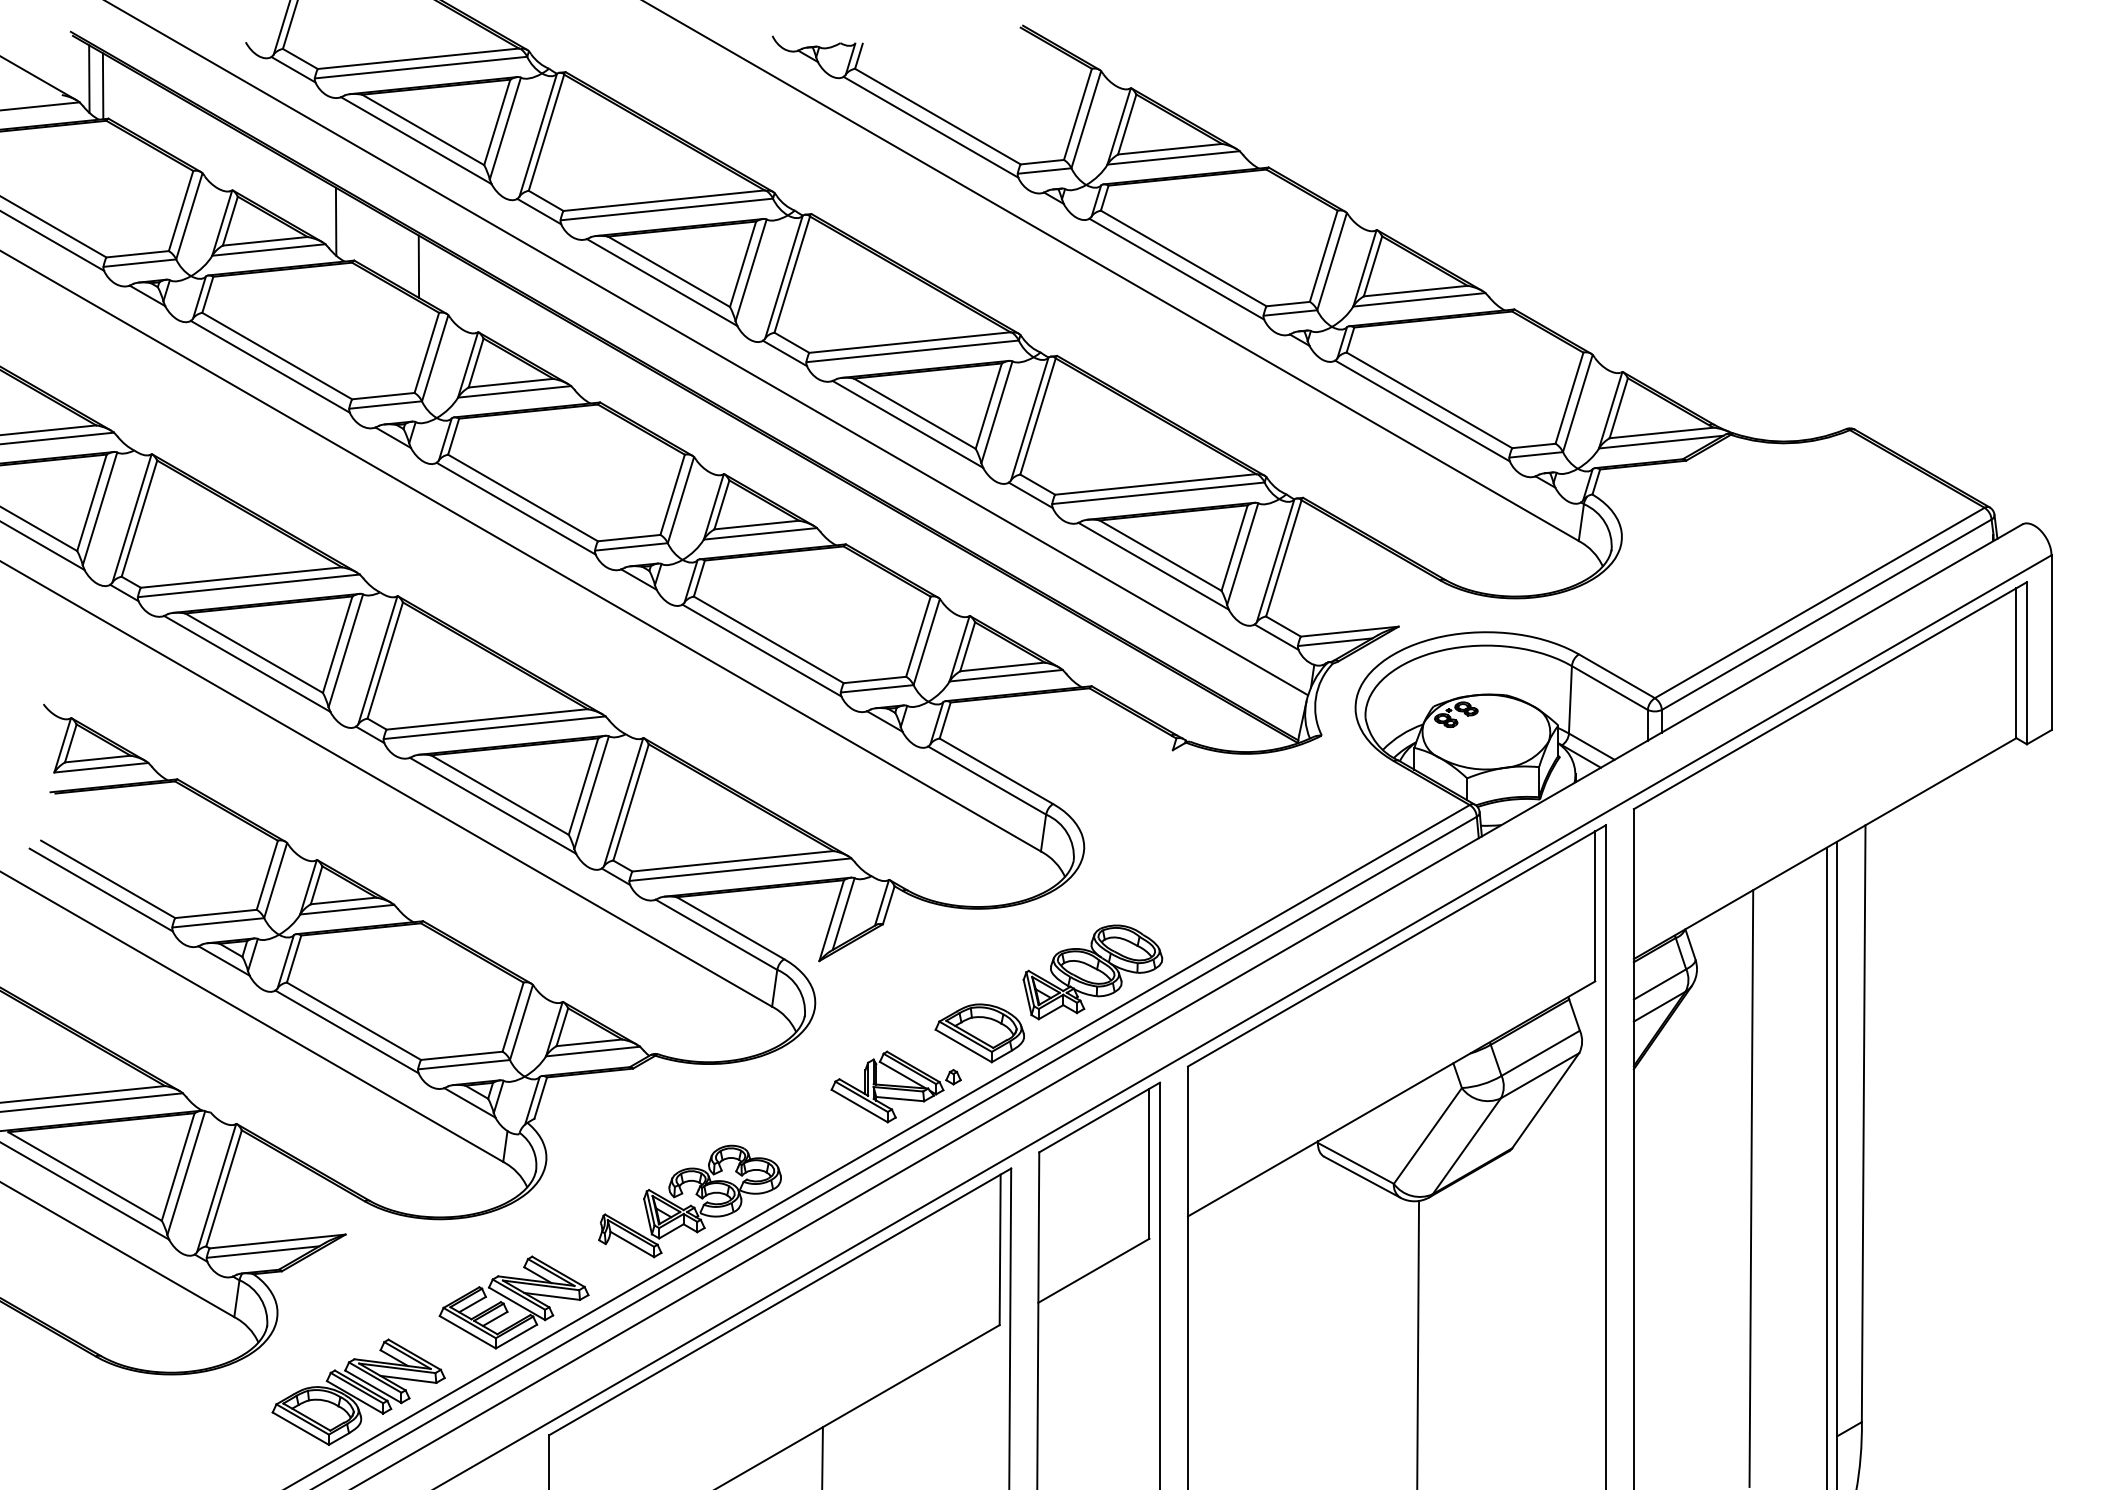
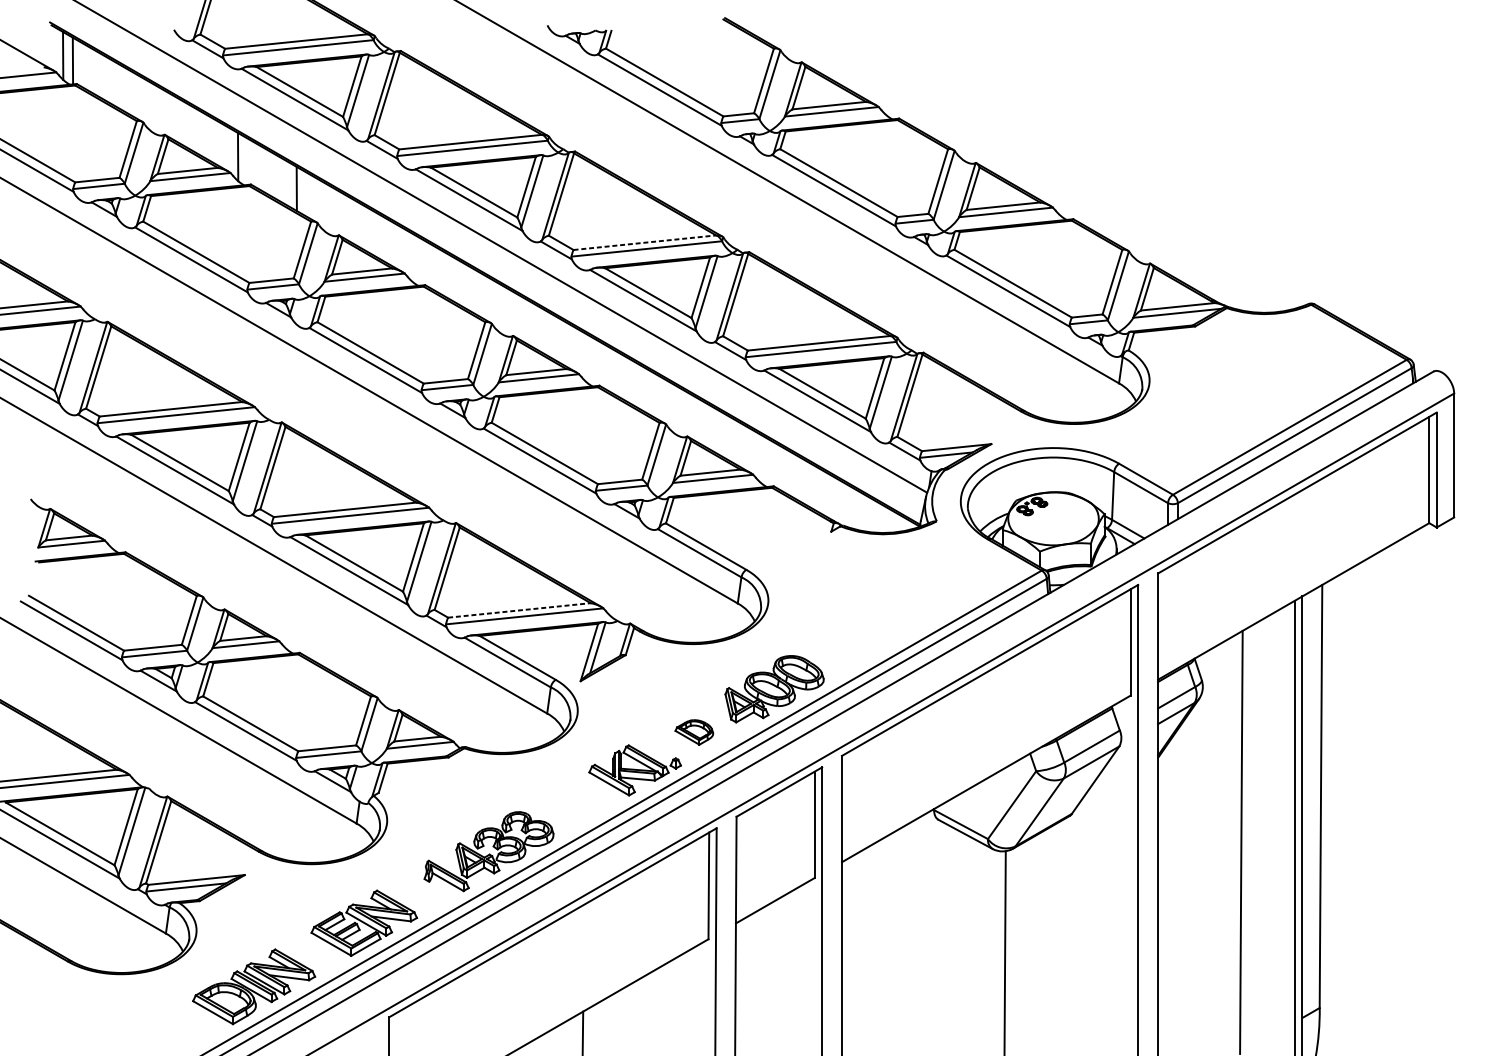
line: (910, 342) -> (645, 242), solid -> dashed
line: (733, 861) -> (519, 610), solid -> dashed
part: (979, 1033) -> (694, 732), size x0.6

